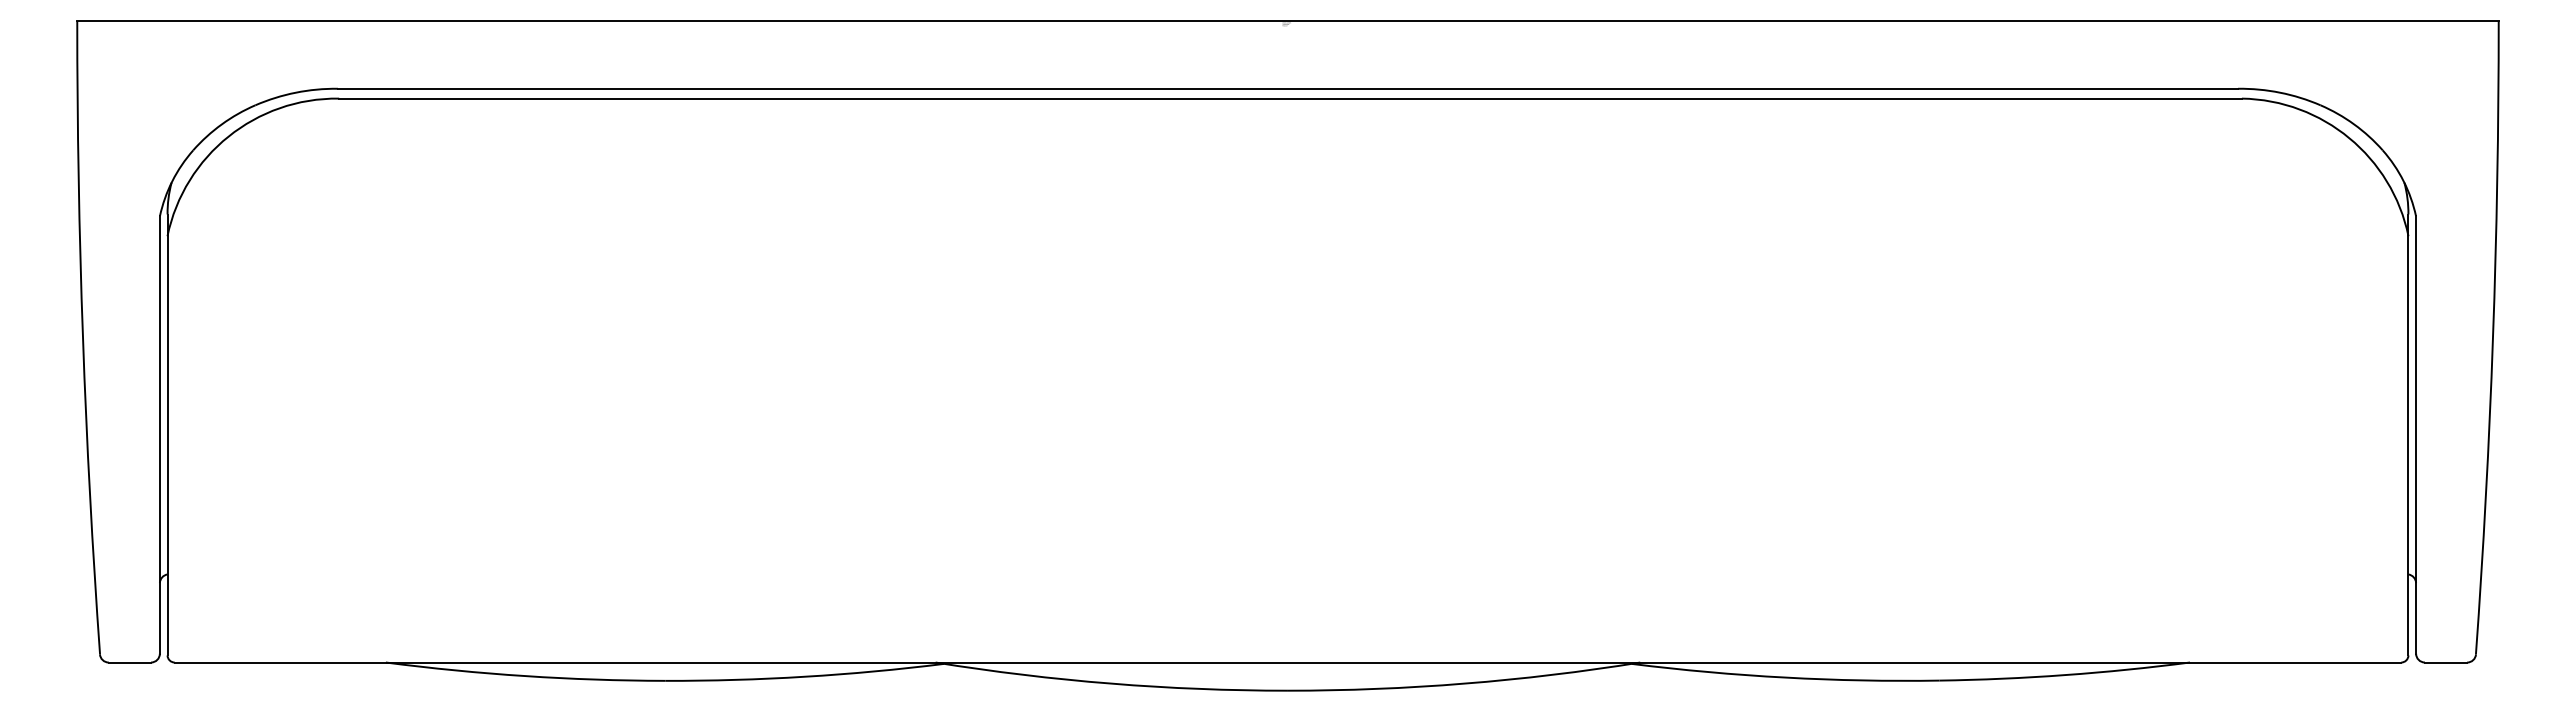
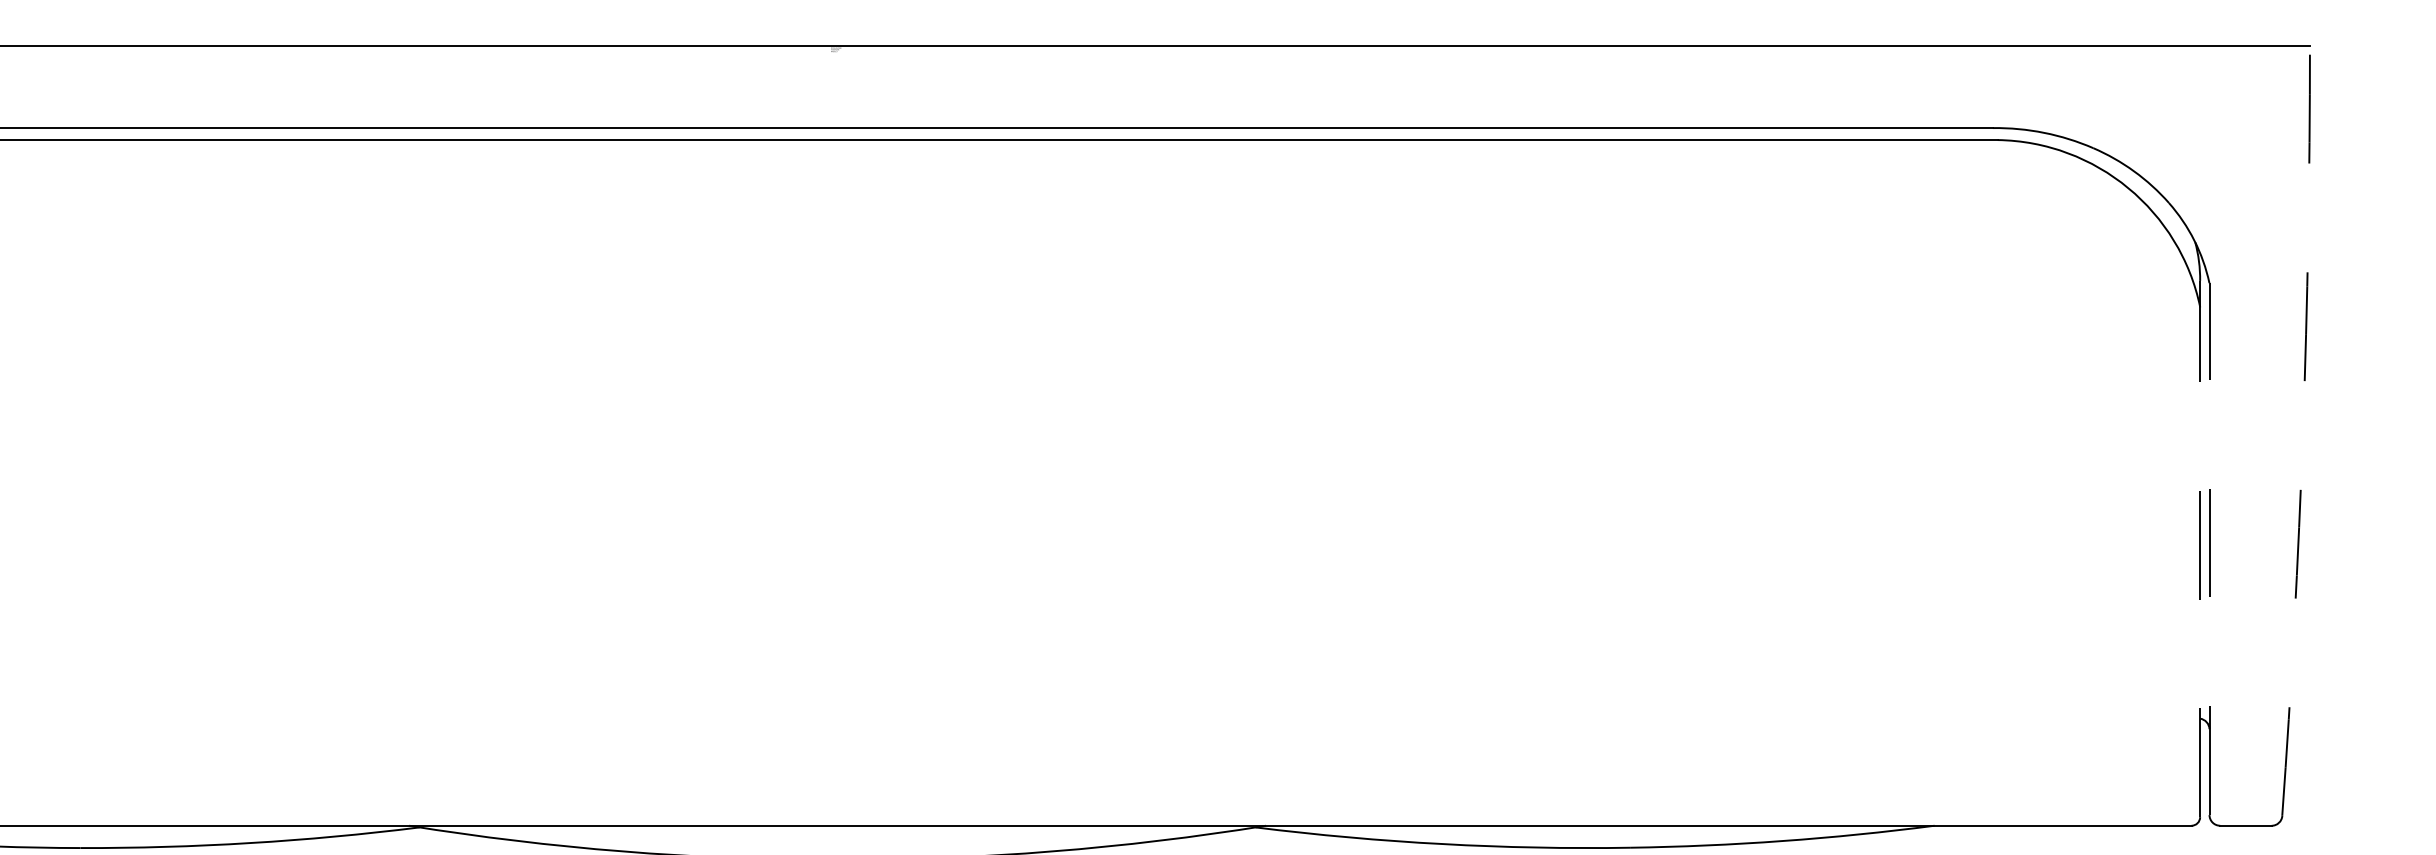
arc: (2493, 338) -> (2303, 431), solid -> dashed
line: (2408, 434) -> (2200, 548), solid -> dashed
line: (2416, 435) -> (2209, 549), solid -> dashed

